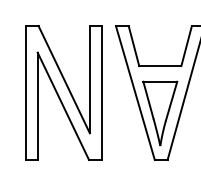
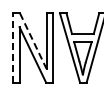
line: (64, 80) -> (33, 41), solid -> dashed
line: (25, 92) -> (13, 47), solid -> dashed

